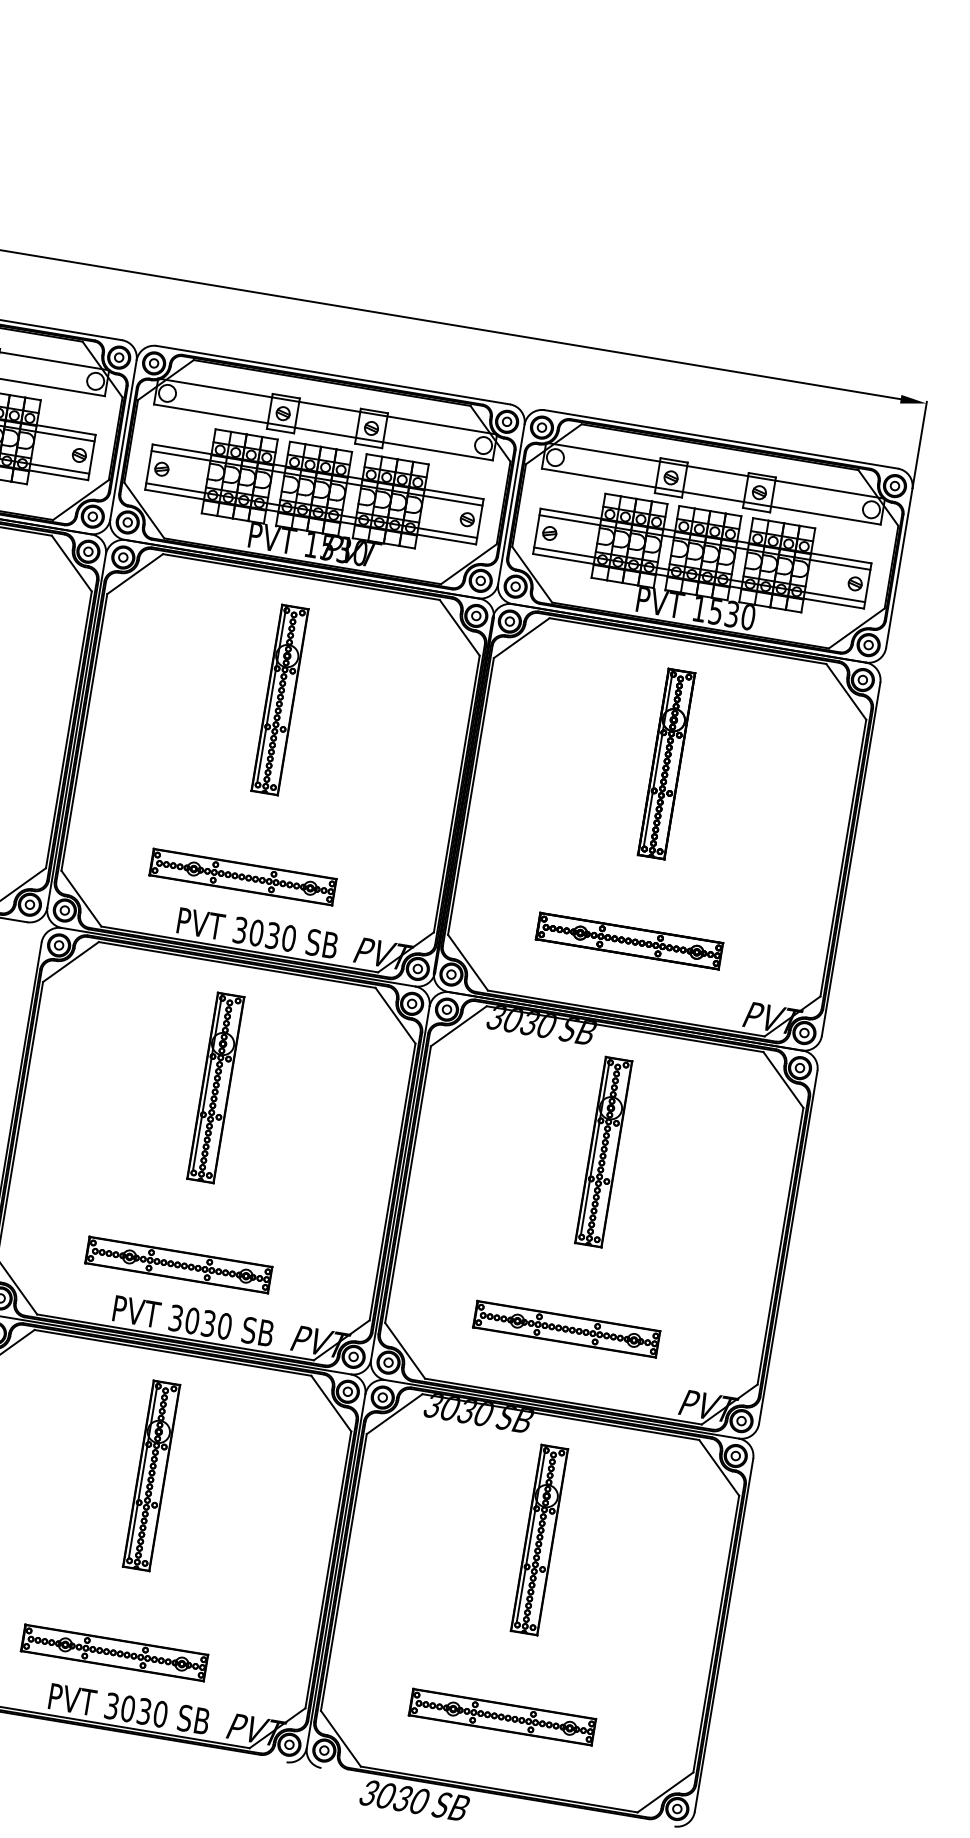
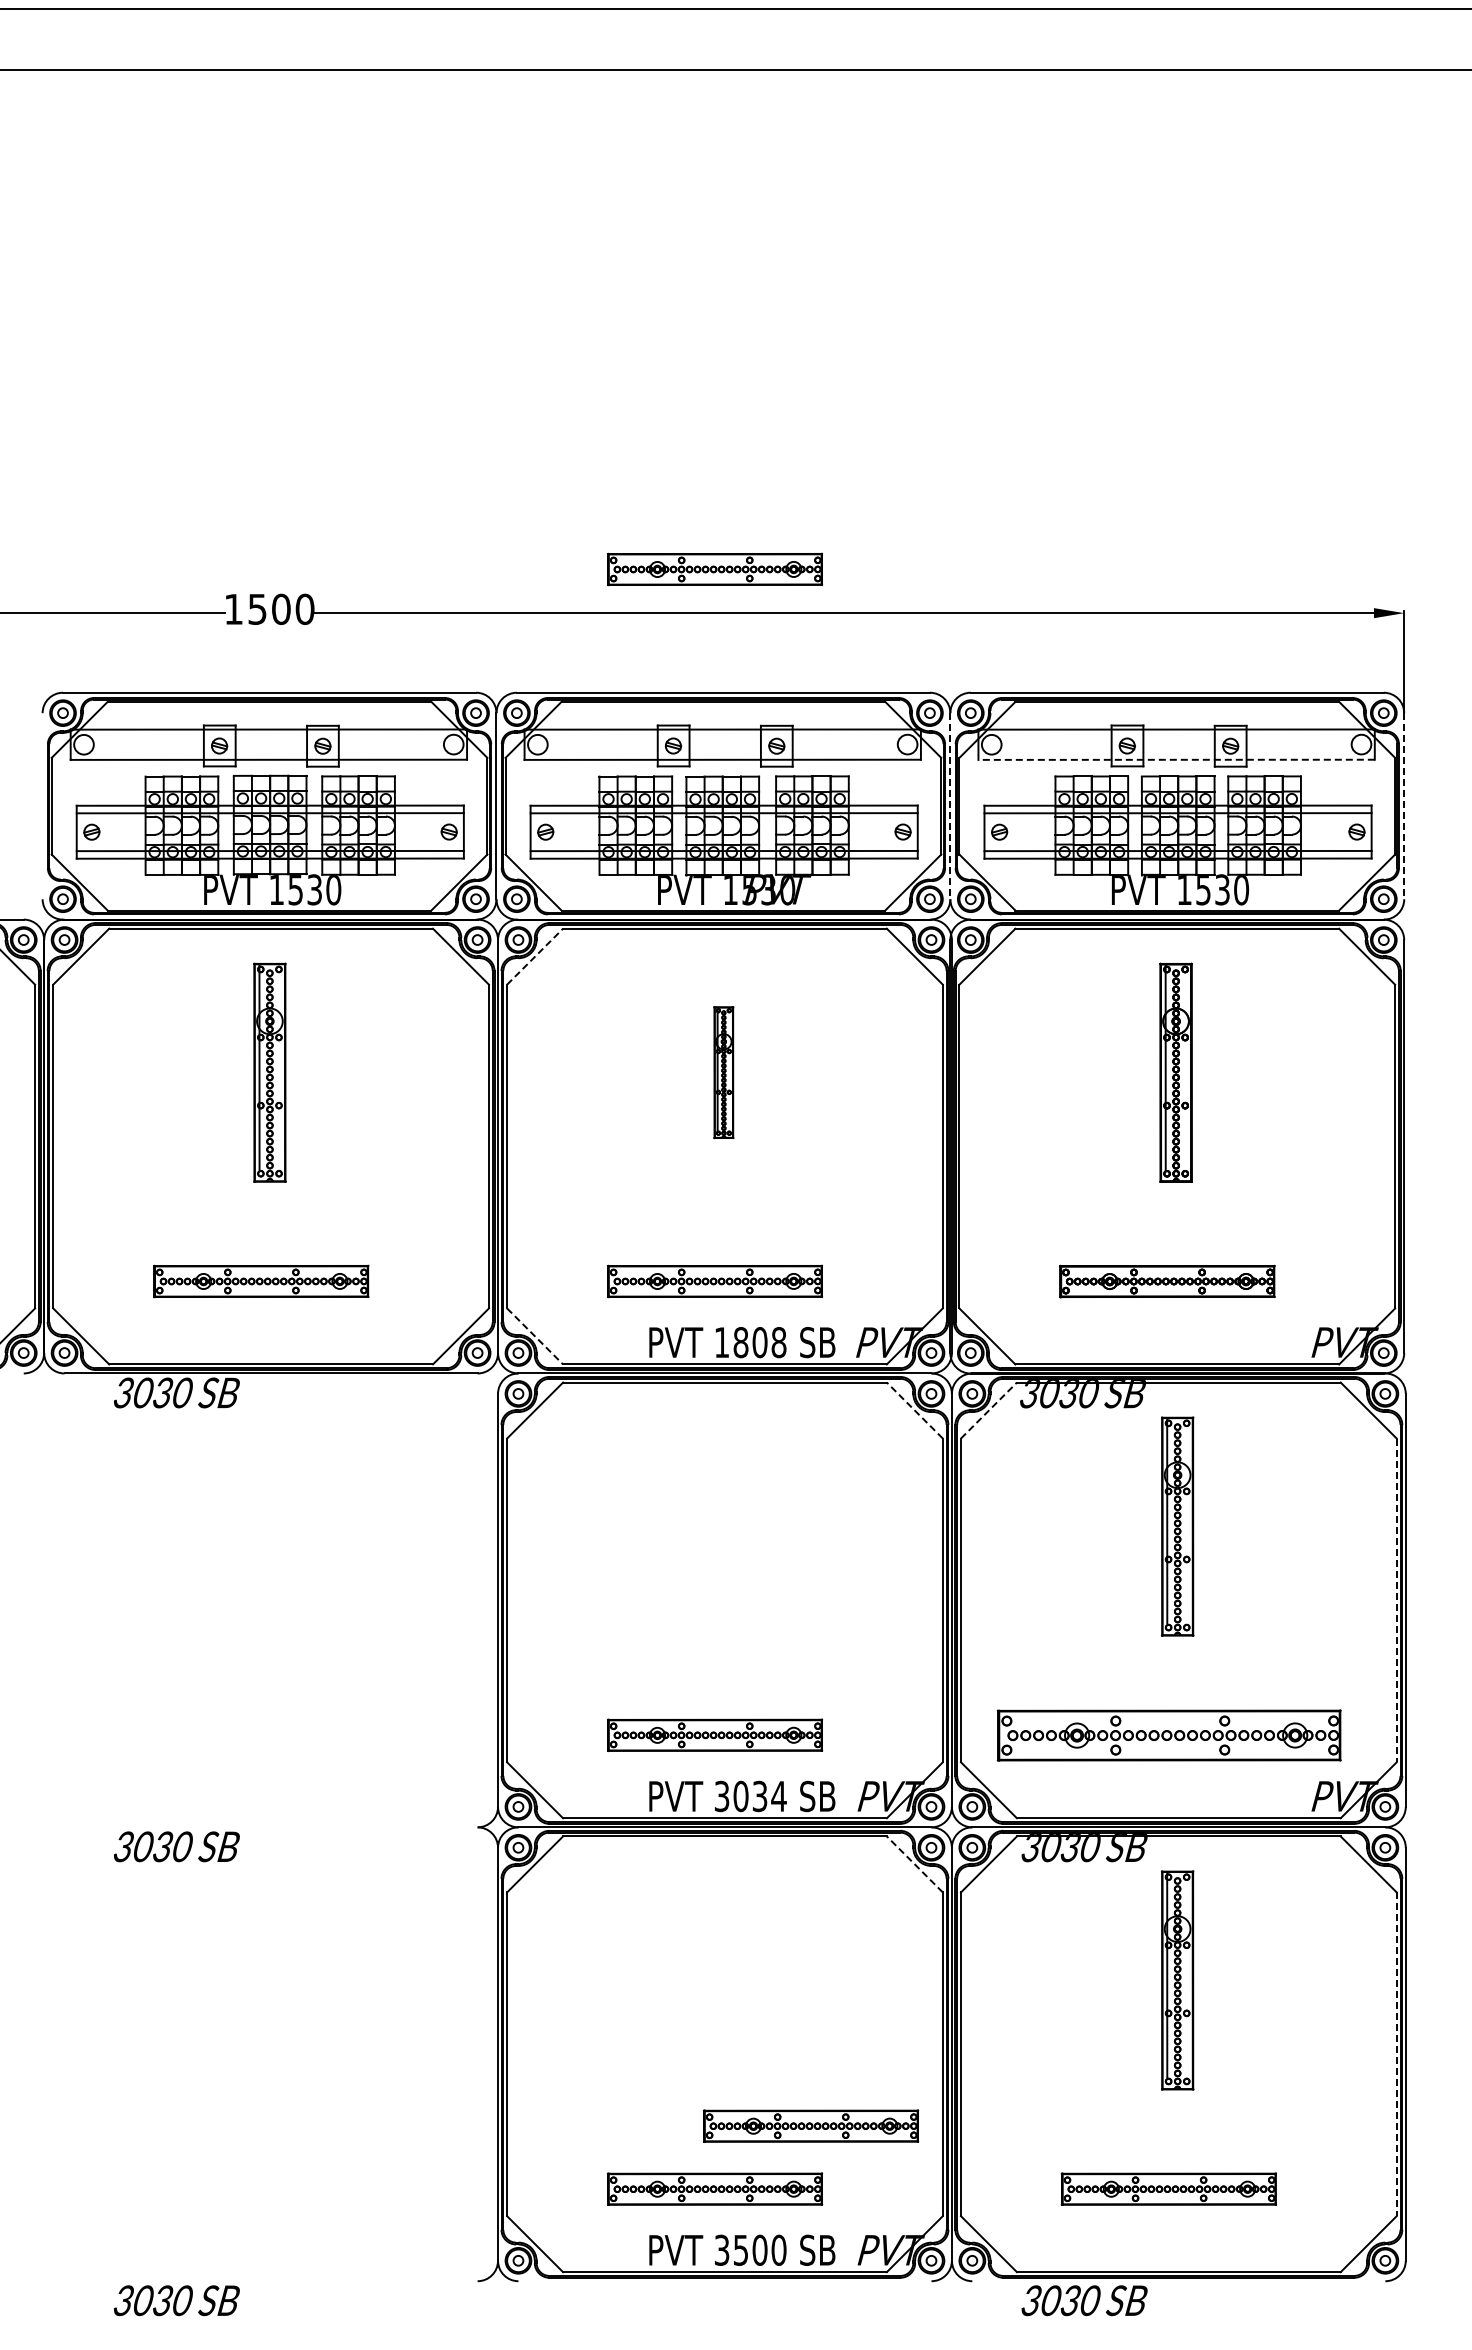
part: (344, 268) -> (715, 569), added
line: (711, 496) -> (1176, 759), solid -> dashed
line: (511, 504) -> (950, 806), solid -> dashed
line: (899, 568) -> (1404, 806), solid -> dashed
line: (135, 574) -> (535, 956), solid -> dashed
part: (279, 699) -> (723, 1072), size x0.6
line: (81, 898) -> (535, 1336), solid -> dashed
text: (264, 934) -> (750, 1342), 3030 -> 1808
line: (395, 1015) -> (914, 1410), solid -> dashed
line: (458, 1026) -> (988, 1410), solid -> dashed
part: (215, 1087) -> (723, 1526), removed
line: (780, 1246) -> (1396, 1600), solid -> dashed
text: (224, 1326) -> (778, 1796), 3030 -> 3034
part: (566, 1328) -> (1168, 1734), size x1.6
line: (330, 1403) -> (914, 1864), solid -> dashed
part: (151, 1475) -> (723, 1980), removed
part: (206, 1612) -> (811, 2125), added
line: (716, 1634) -> (1396, 2054), solid -> dashed
text: (136, 1709) -> (750, 2249), 3030 -> 3500

